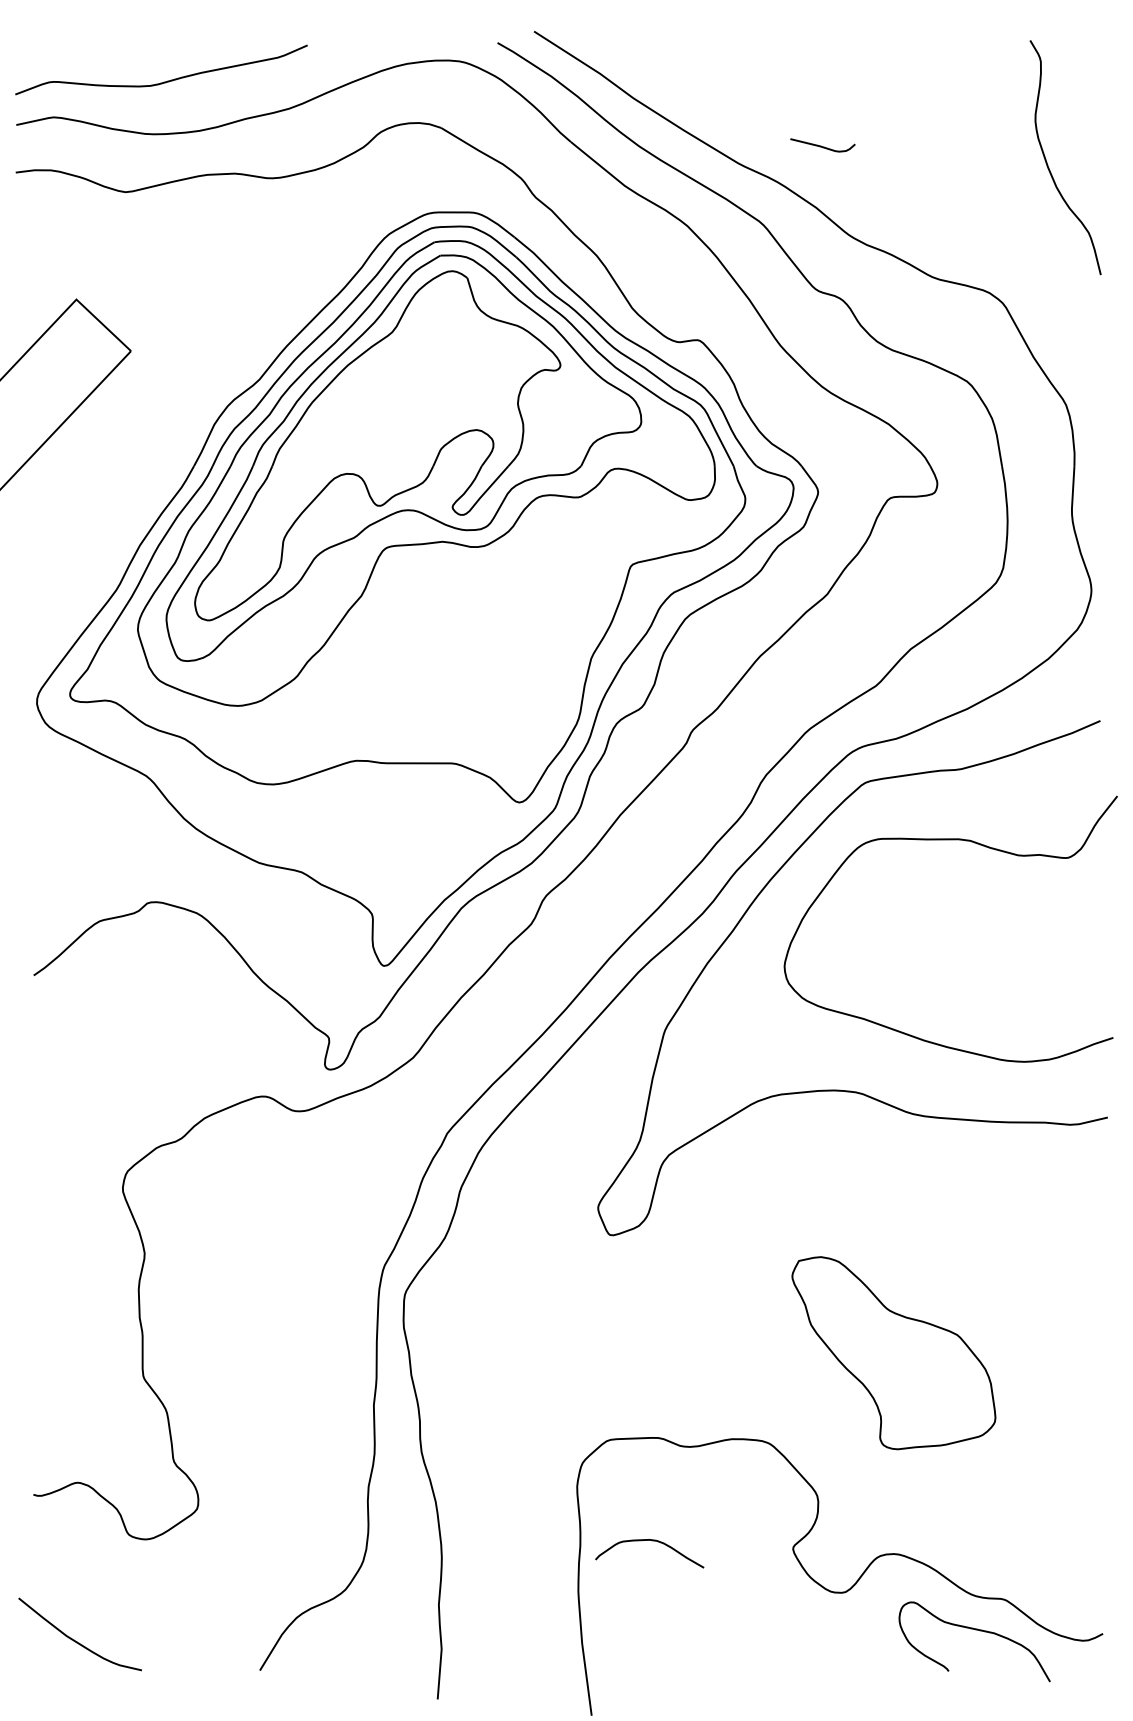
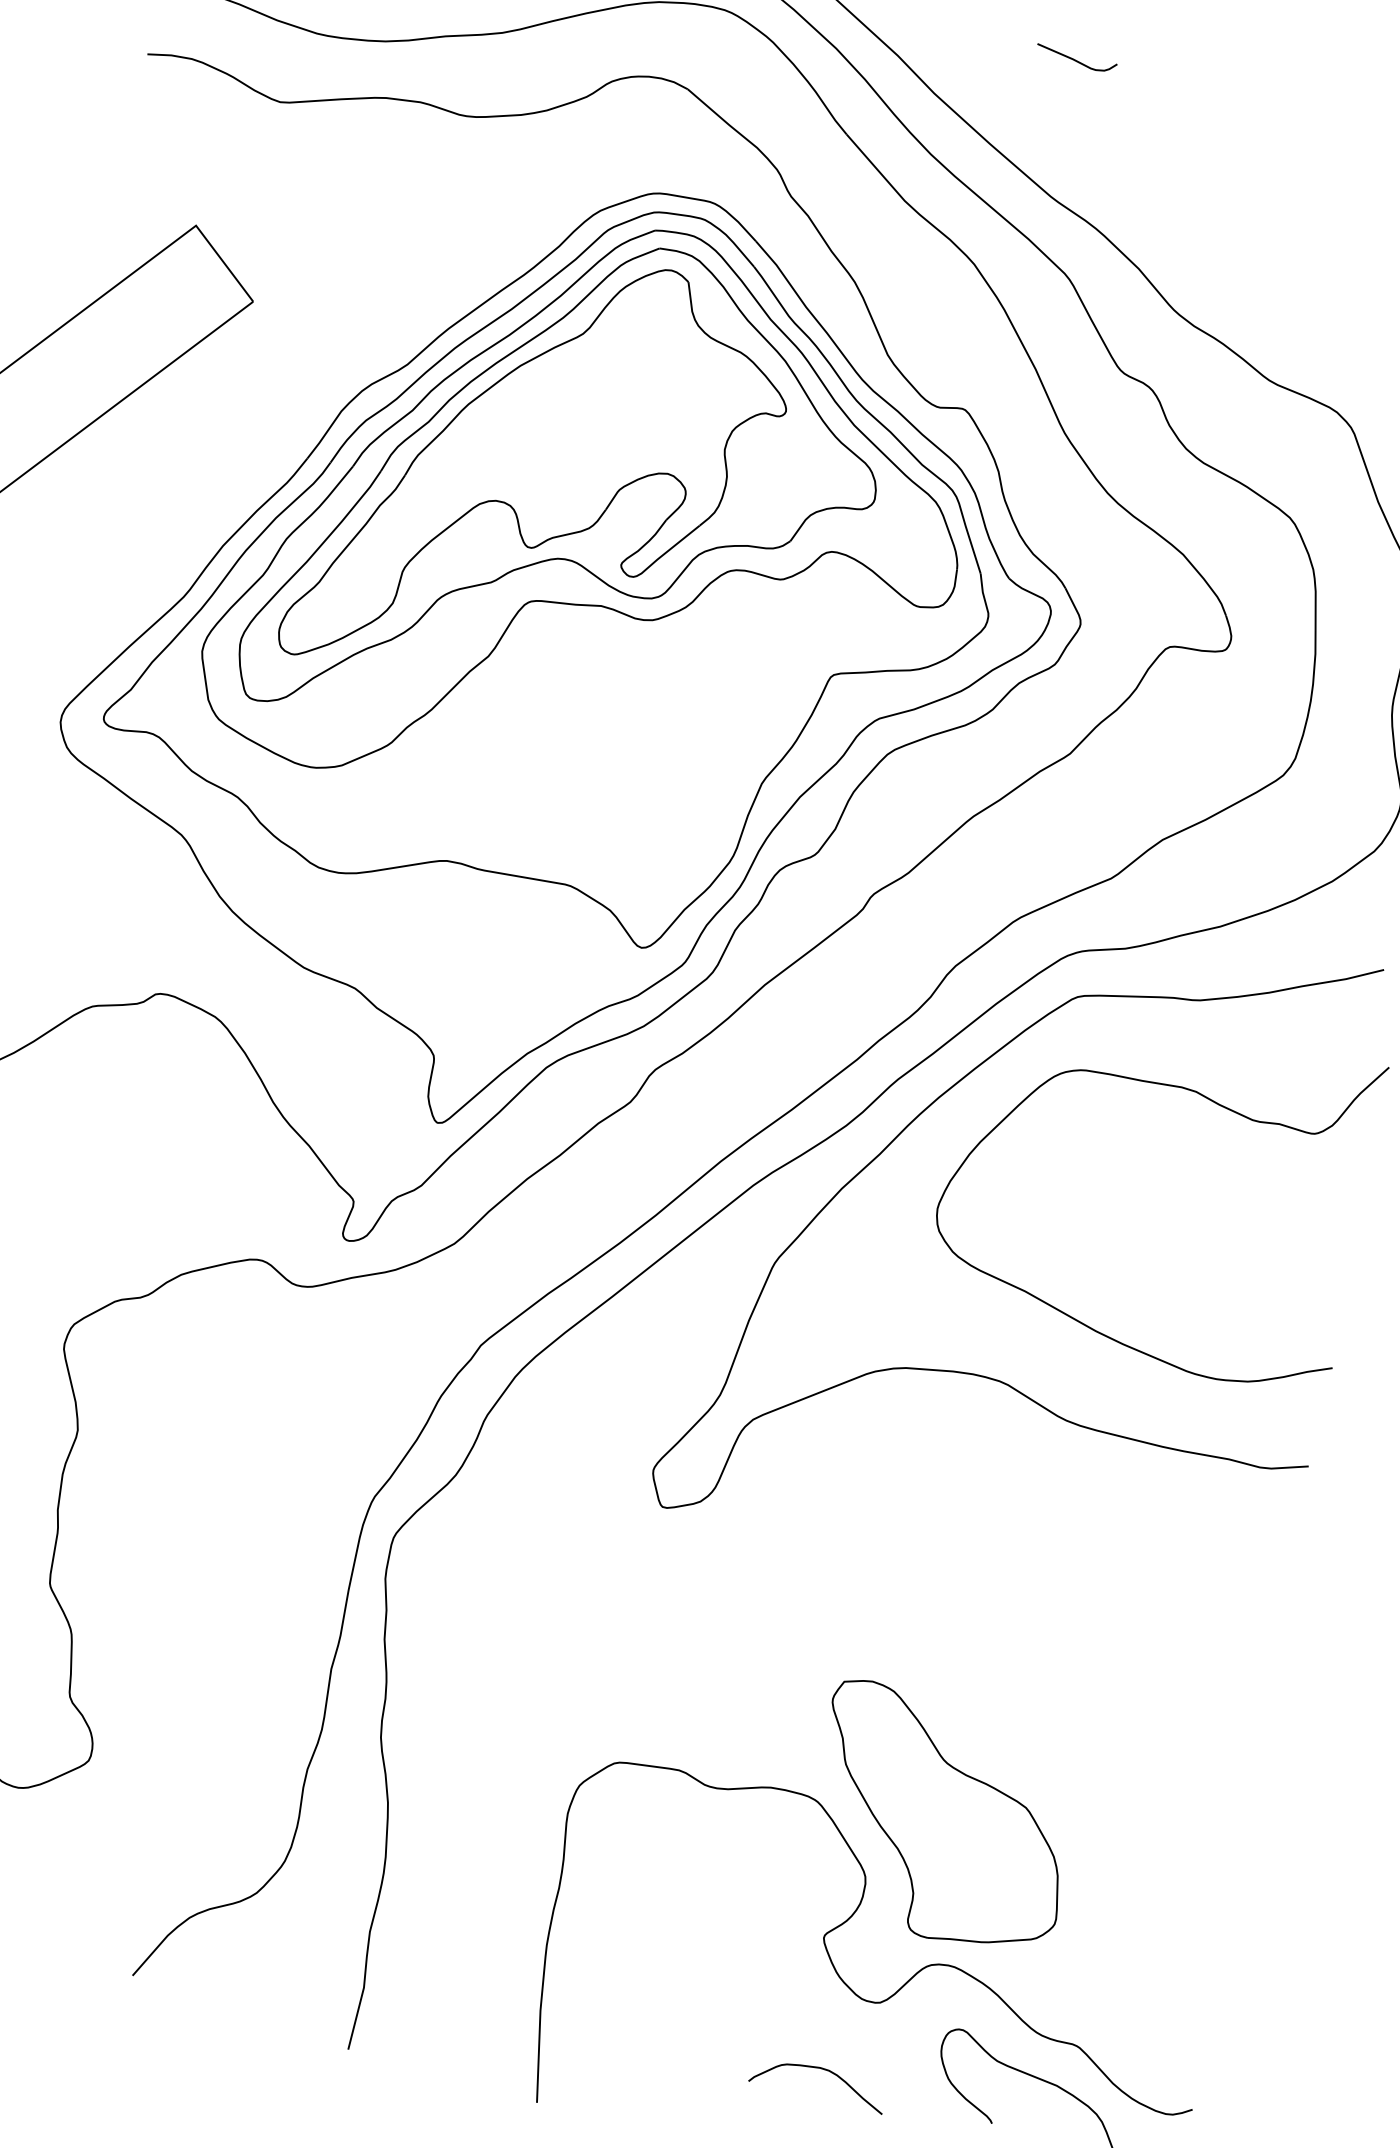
curve: (821, 145) -> (1074, 58), moved
part: (893, 1353) -> (942, 1817), moved
curve: (652, 1541) -> (823, 2070), moved

